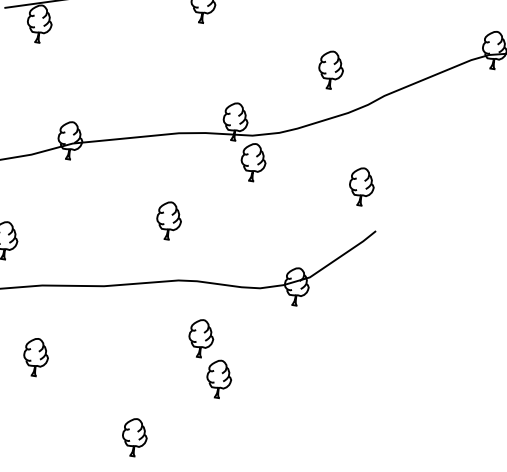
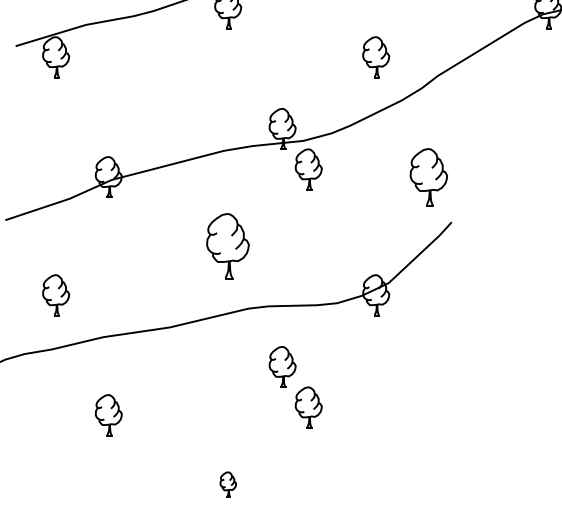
part: (361, 186) -> (428, 176), size x1.4
part: (169, 220) -> (228, 246), size x1.6
part: (134, 437) -> (228, 484), size x0.6

